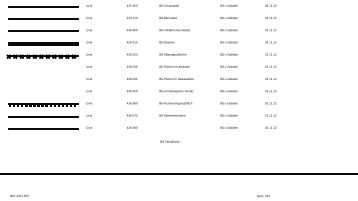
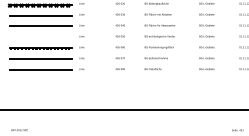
line: (42, 67) -> (40, 15), added
line: (42, 79) -> (40, 26), added
text: (169, 141) -> (152, 68), moved

